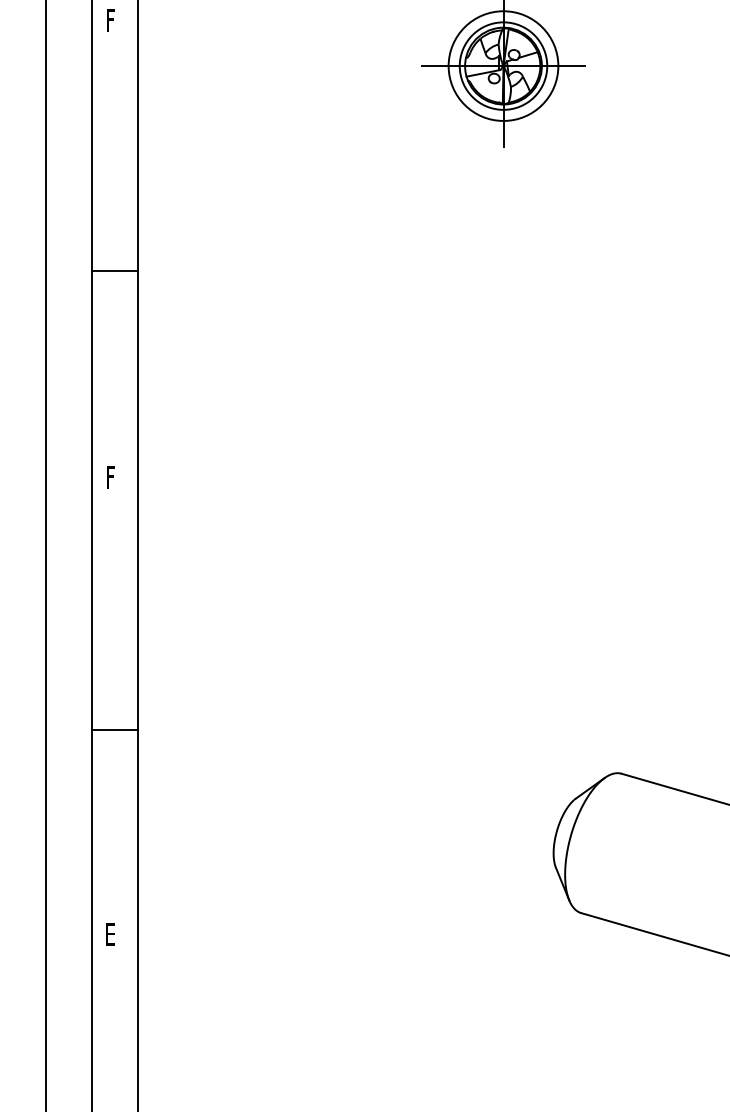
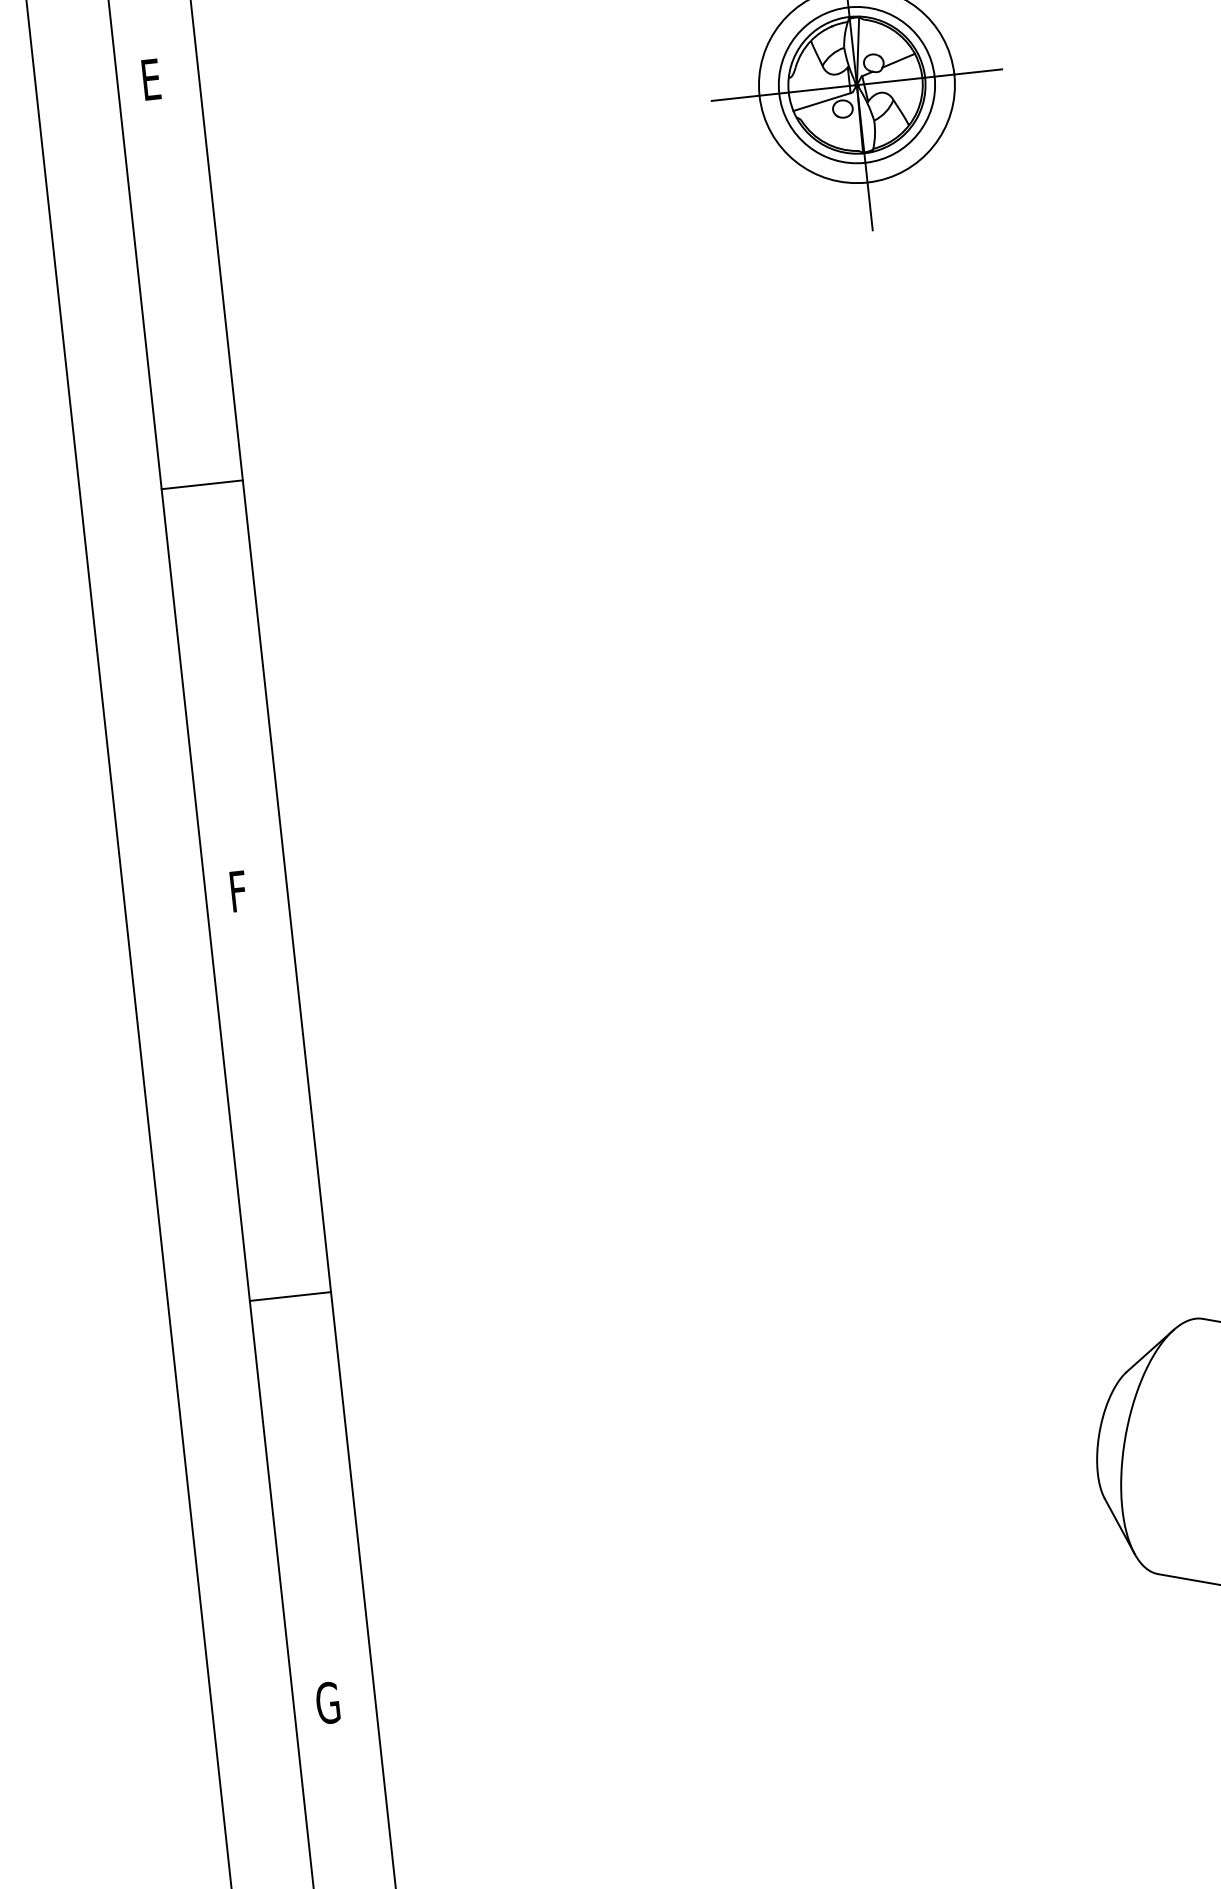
text: (112, 20) -> (153, 79), F -> E
line: (114, 270) -> (201, 484), moved
line: (114, 730) -> (289, 1297), moved
text: (111, 934) -> (328, 1702), E -> G

